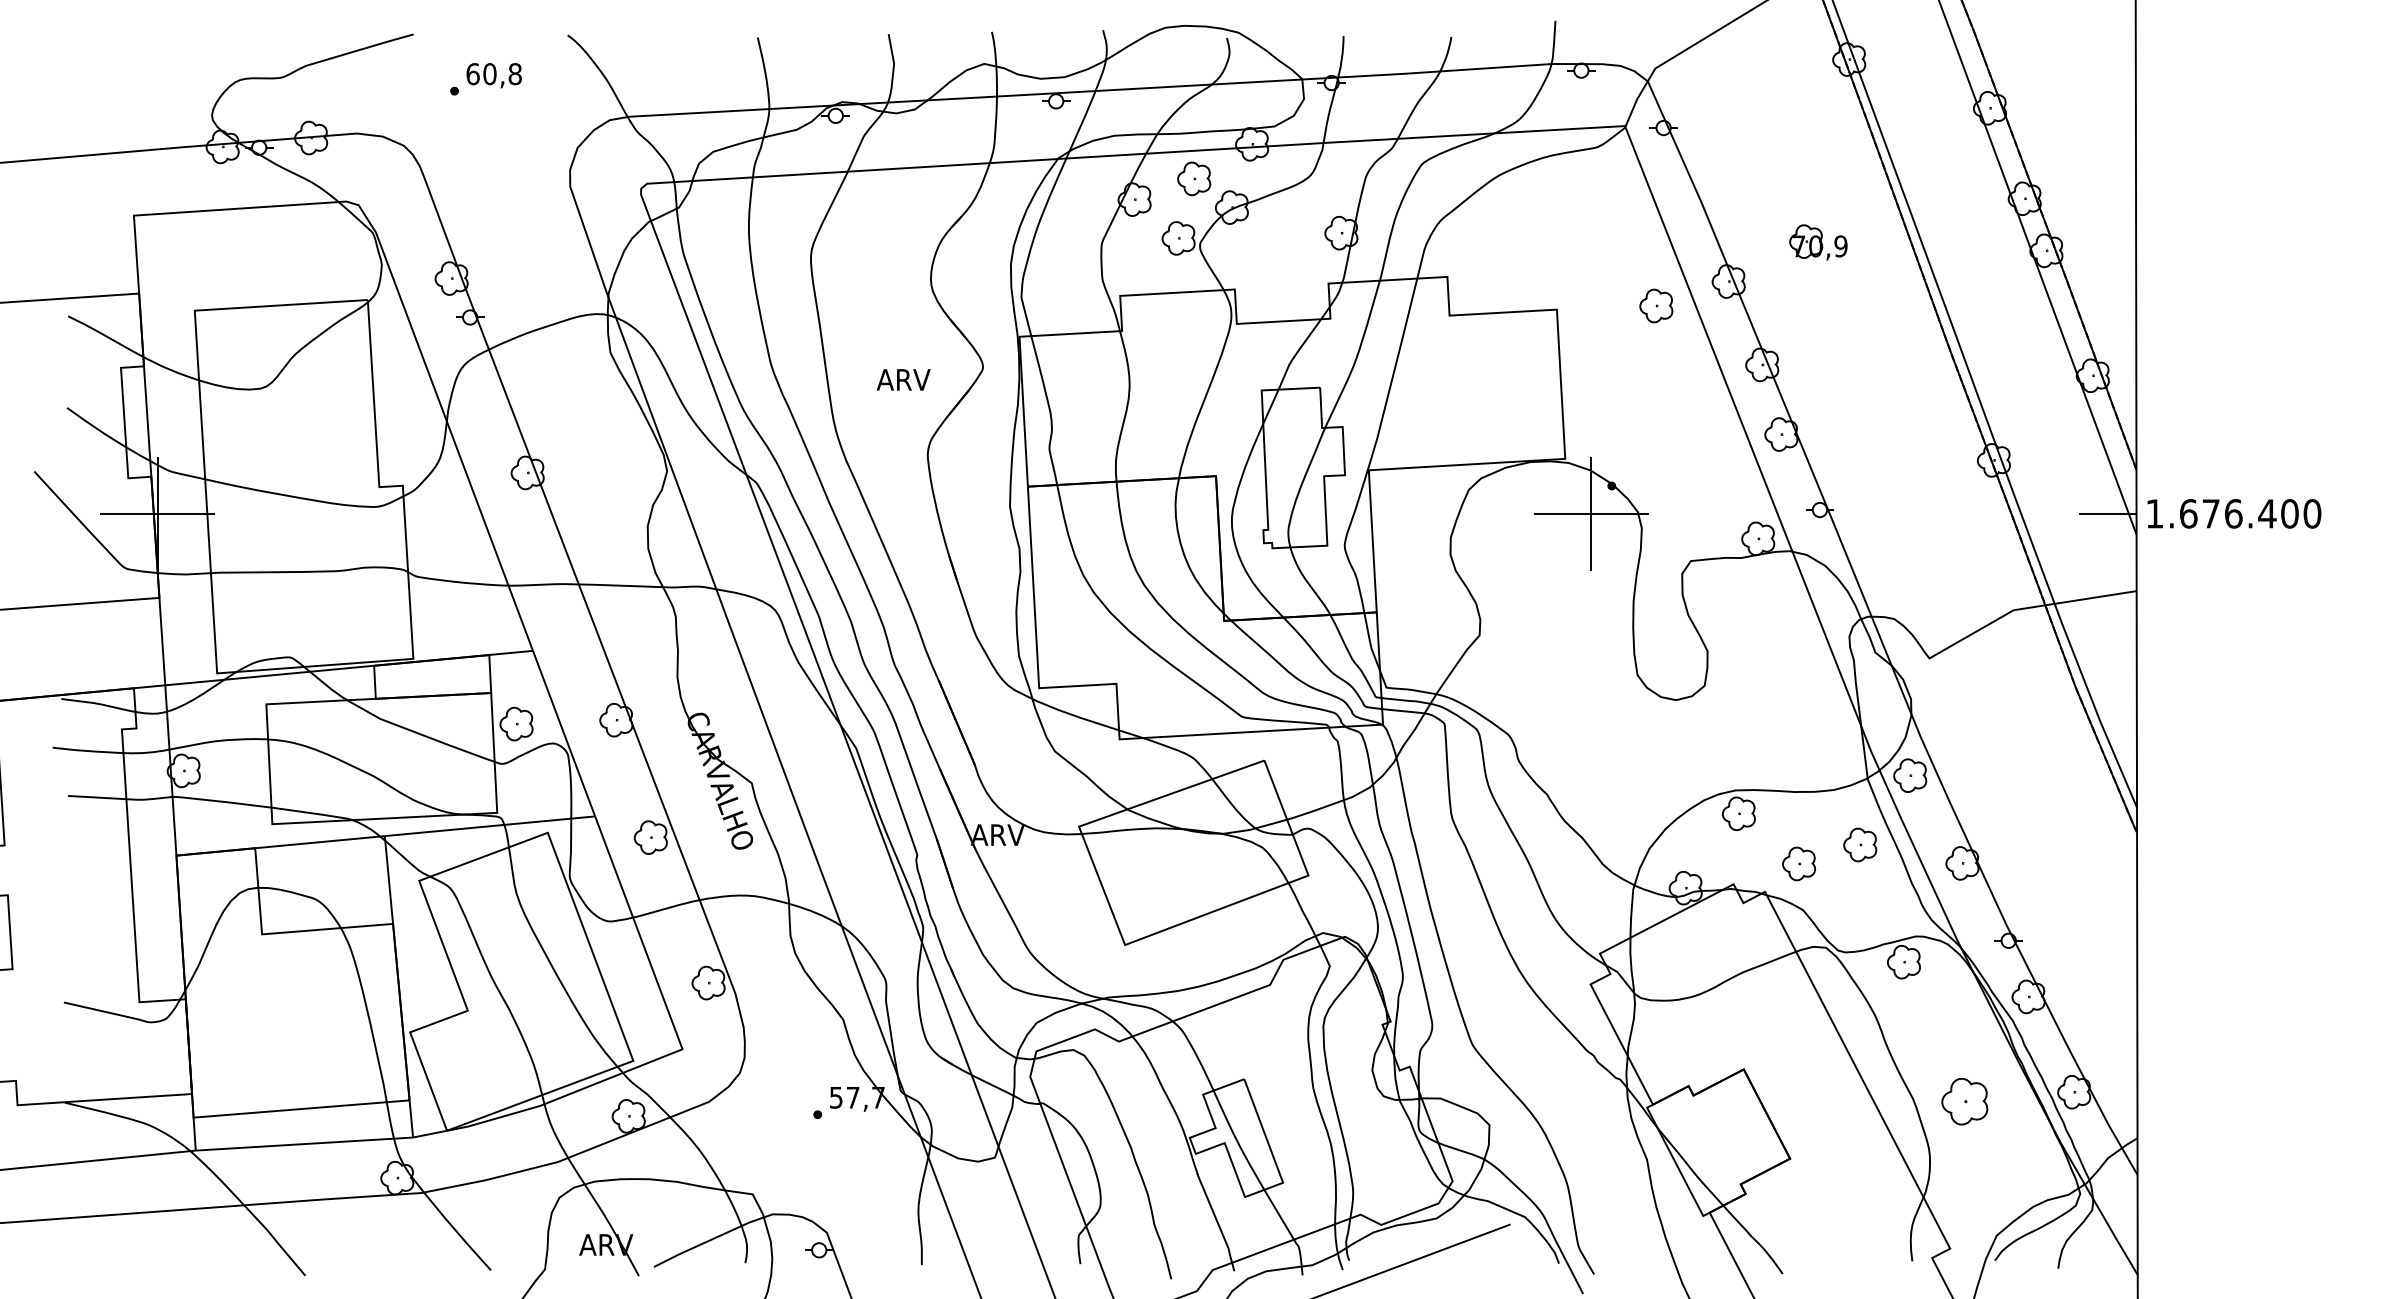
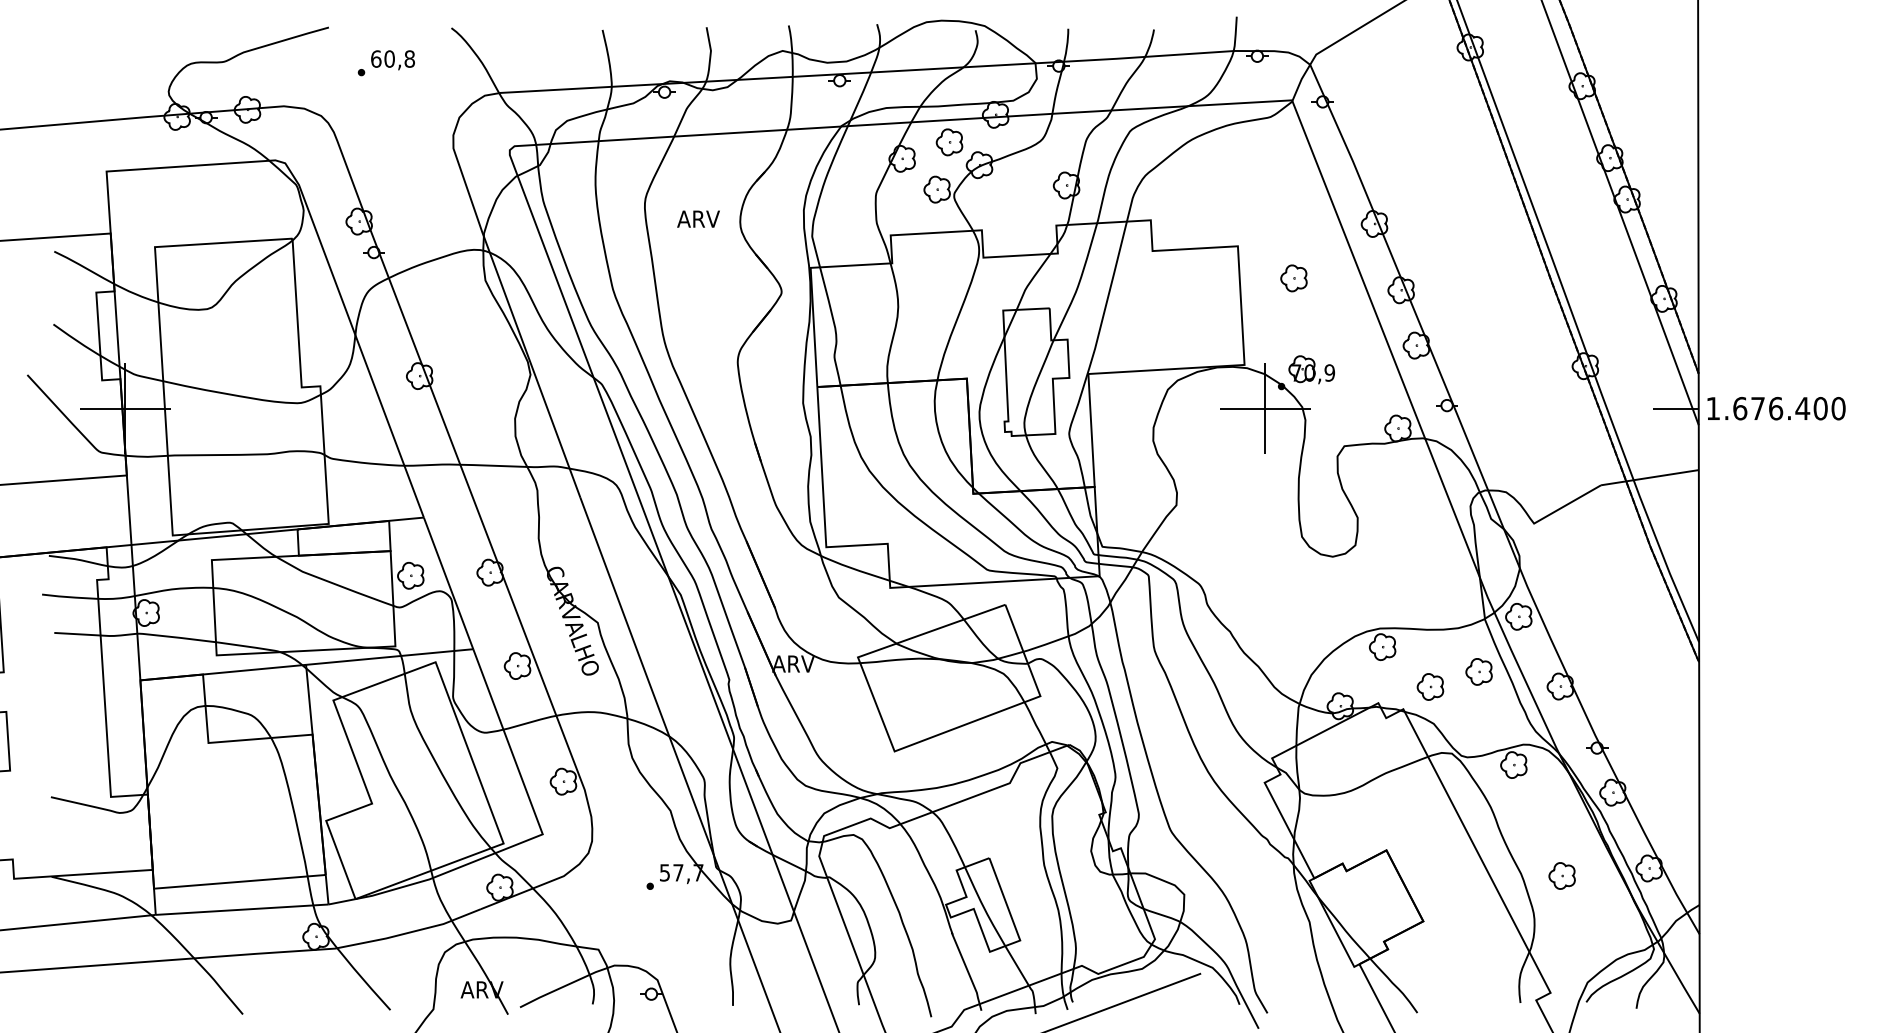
part: (1817, 241) -> (1311, 369), moved
part: (1655, 306) -> (1293, 278), moved
text: (903, 379) -> (698, 218), moved
part: (1963, 1101) -> (1561, 875), size x0.71

